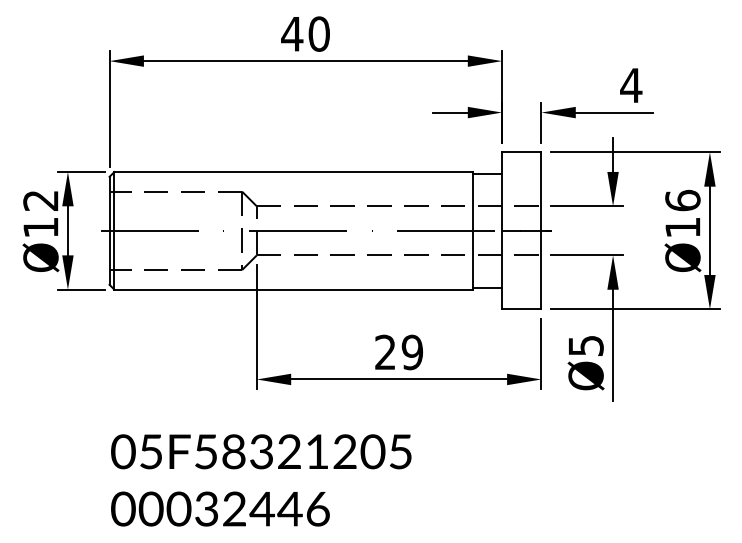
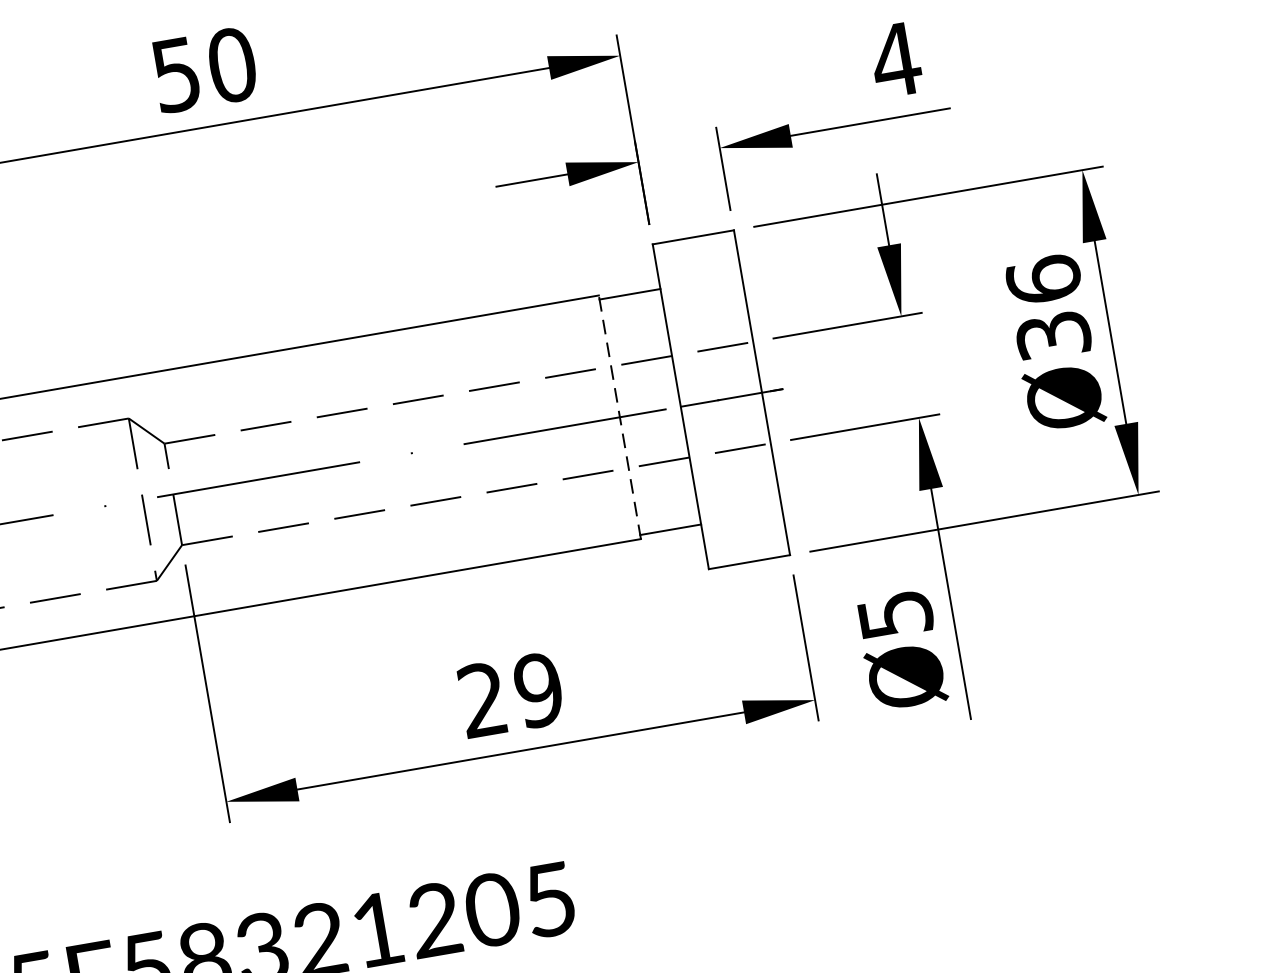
text: (292, 34) -> (176, 75), 40 -> 50
text: (682, 227) -> (1052, 335), Ø16 -> Ø36
line: (472, 230) -> (619, 416), solid -> dashed

